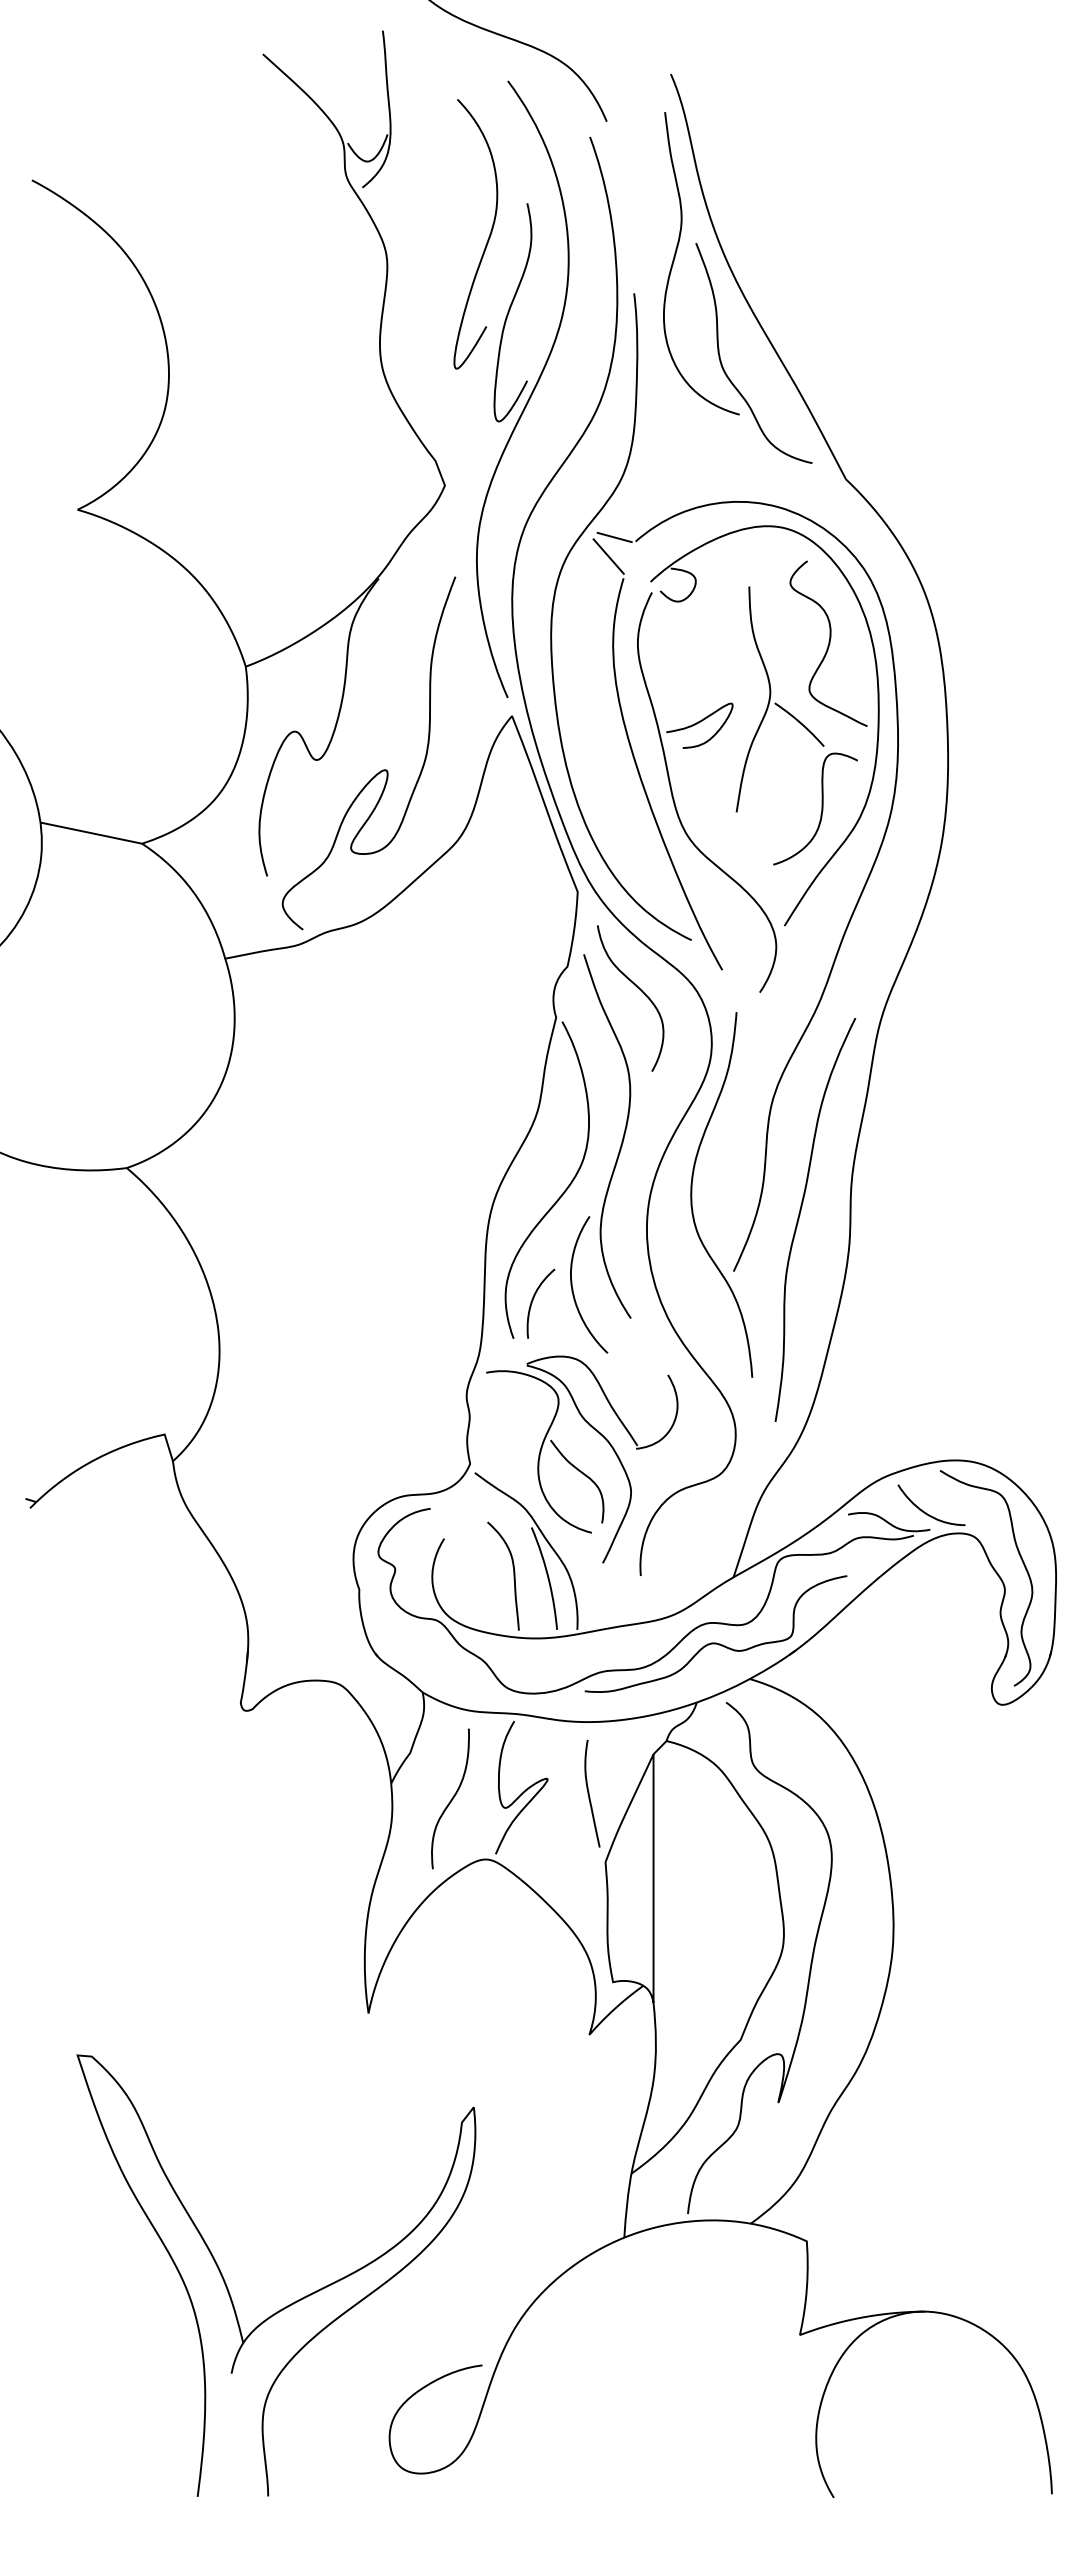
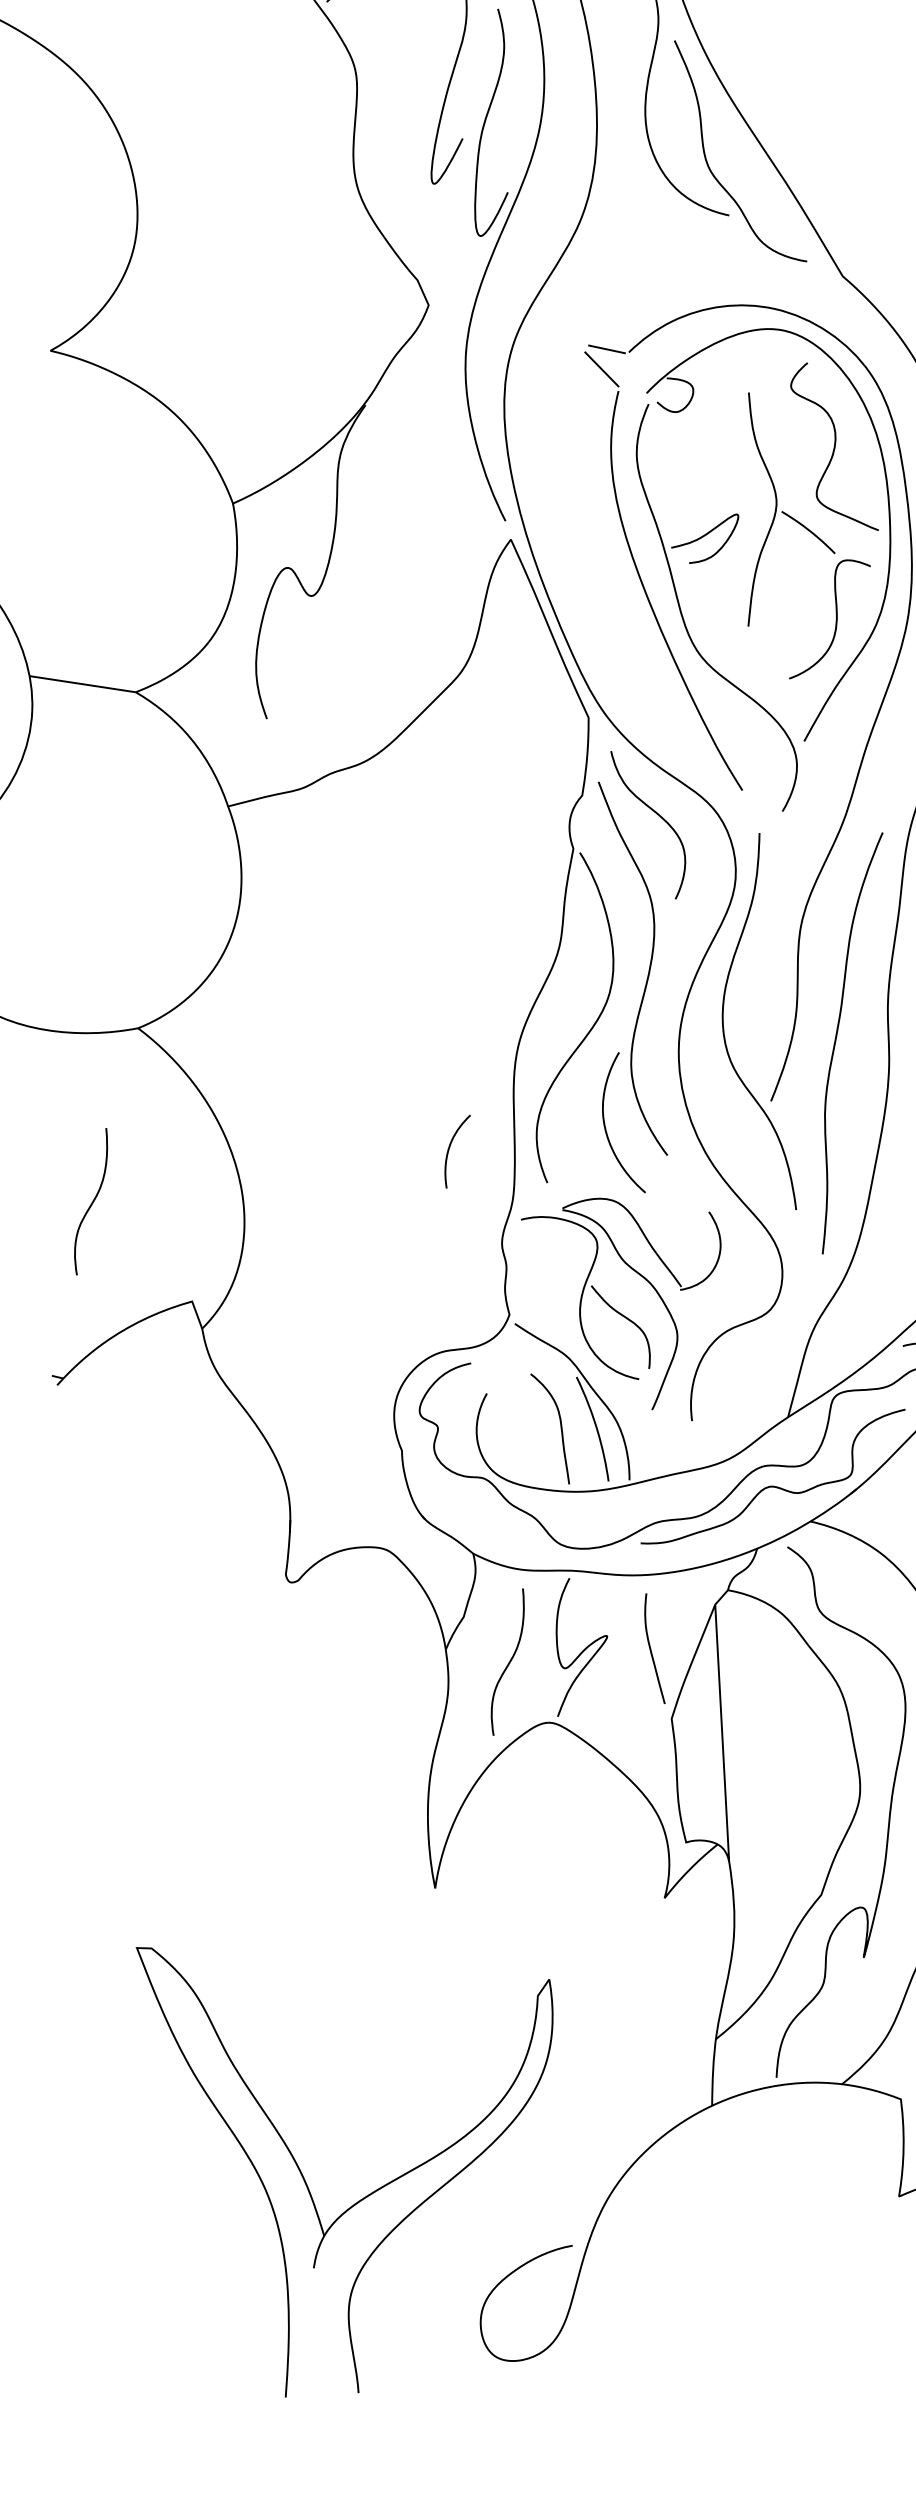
curve: (553, 612) -> (547, 430), removed
curve: (379, 771) -> (377, 604), removed
curve: (533, 1300) -> (450, 1148), moved
curve: (73, 1332) -> (92, 1201), added

